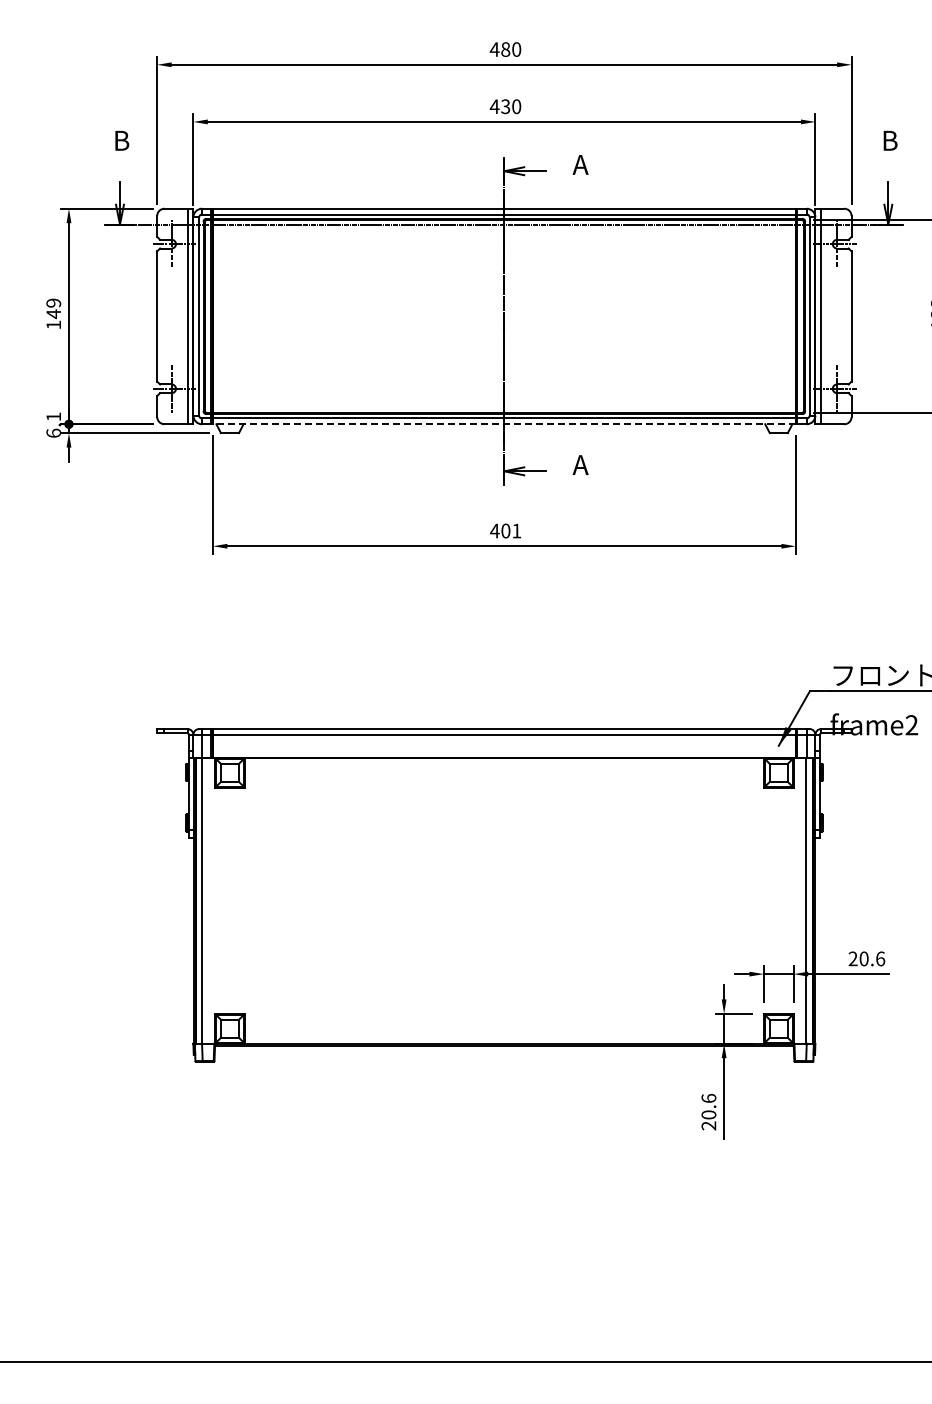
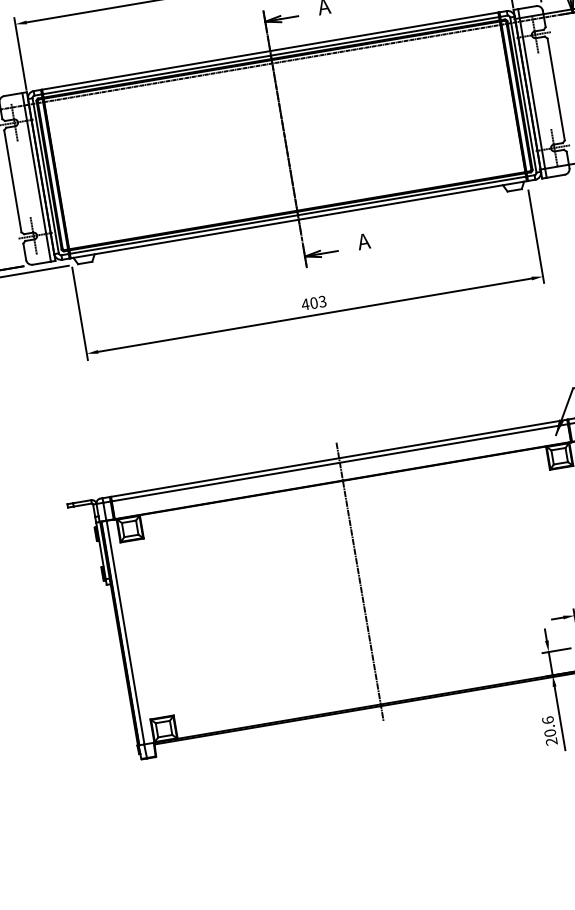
line: (503, 424) -> (298, 220), dashed -> solid
text: (516, 530) -> (322, 301), 401 -> 403
line: (504, 887) -> (360, 582), added

